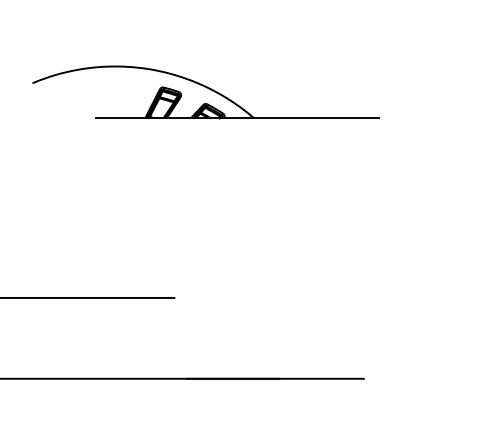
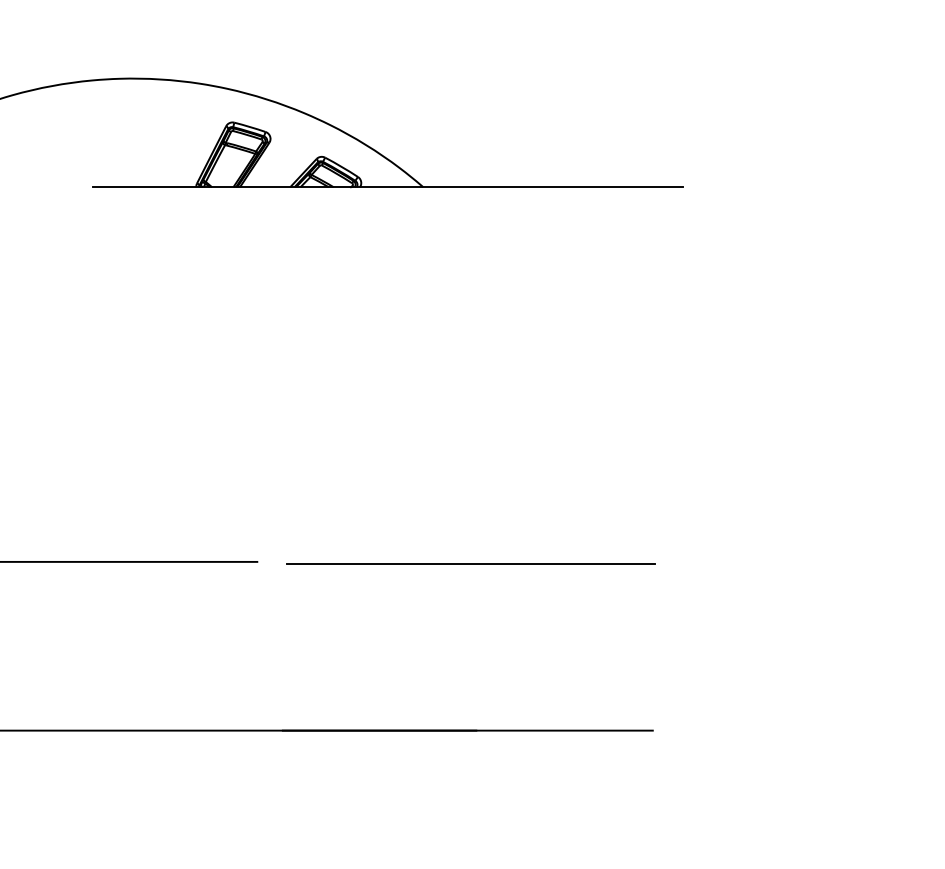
line: (277, 298) -> (471, 562), added

